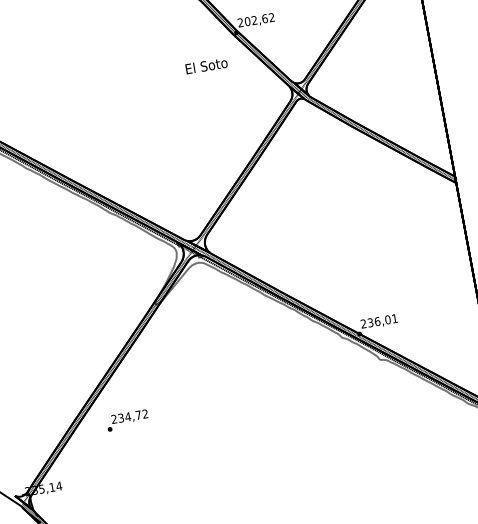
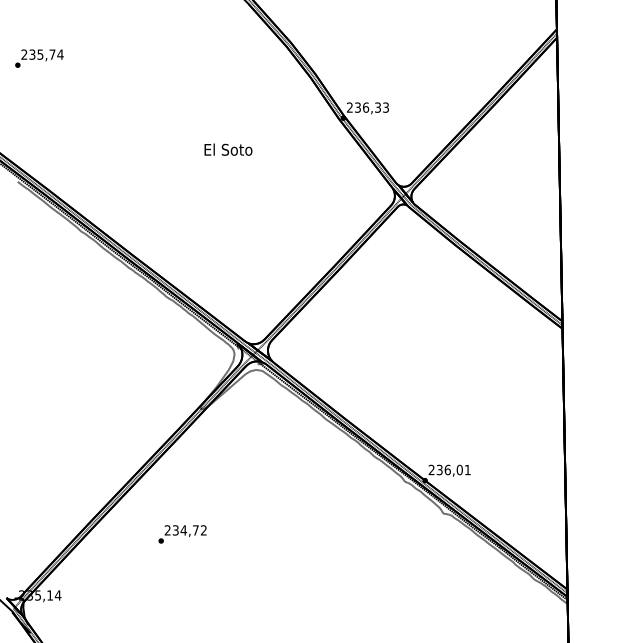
text: (259, 19) -> (371, 107), 202,62 -> 236,33
text: (206, 65) -> (228, 149), moved
text: (127, 420) -> (182, 534), moved

